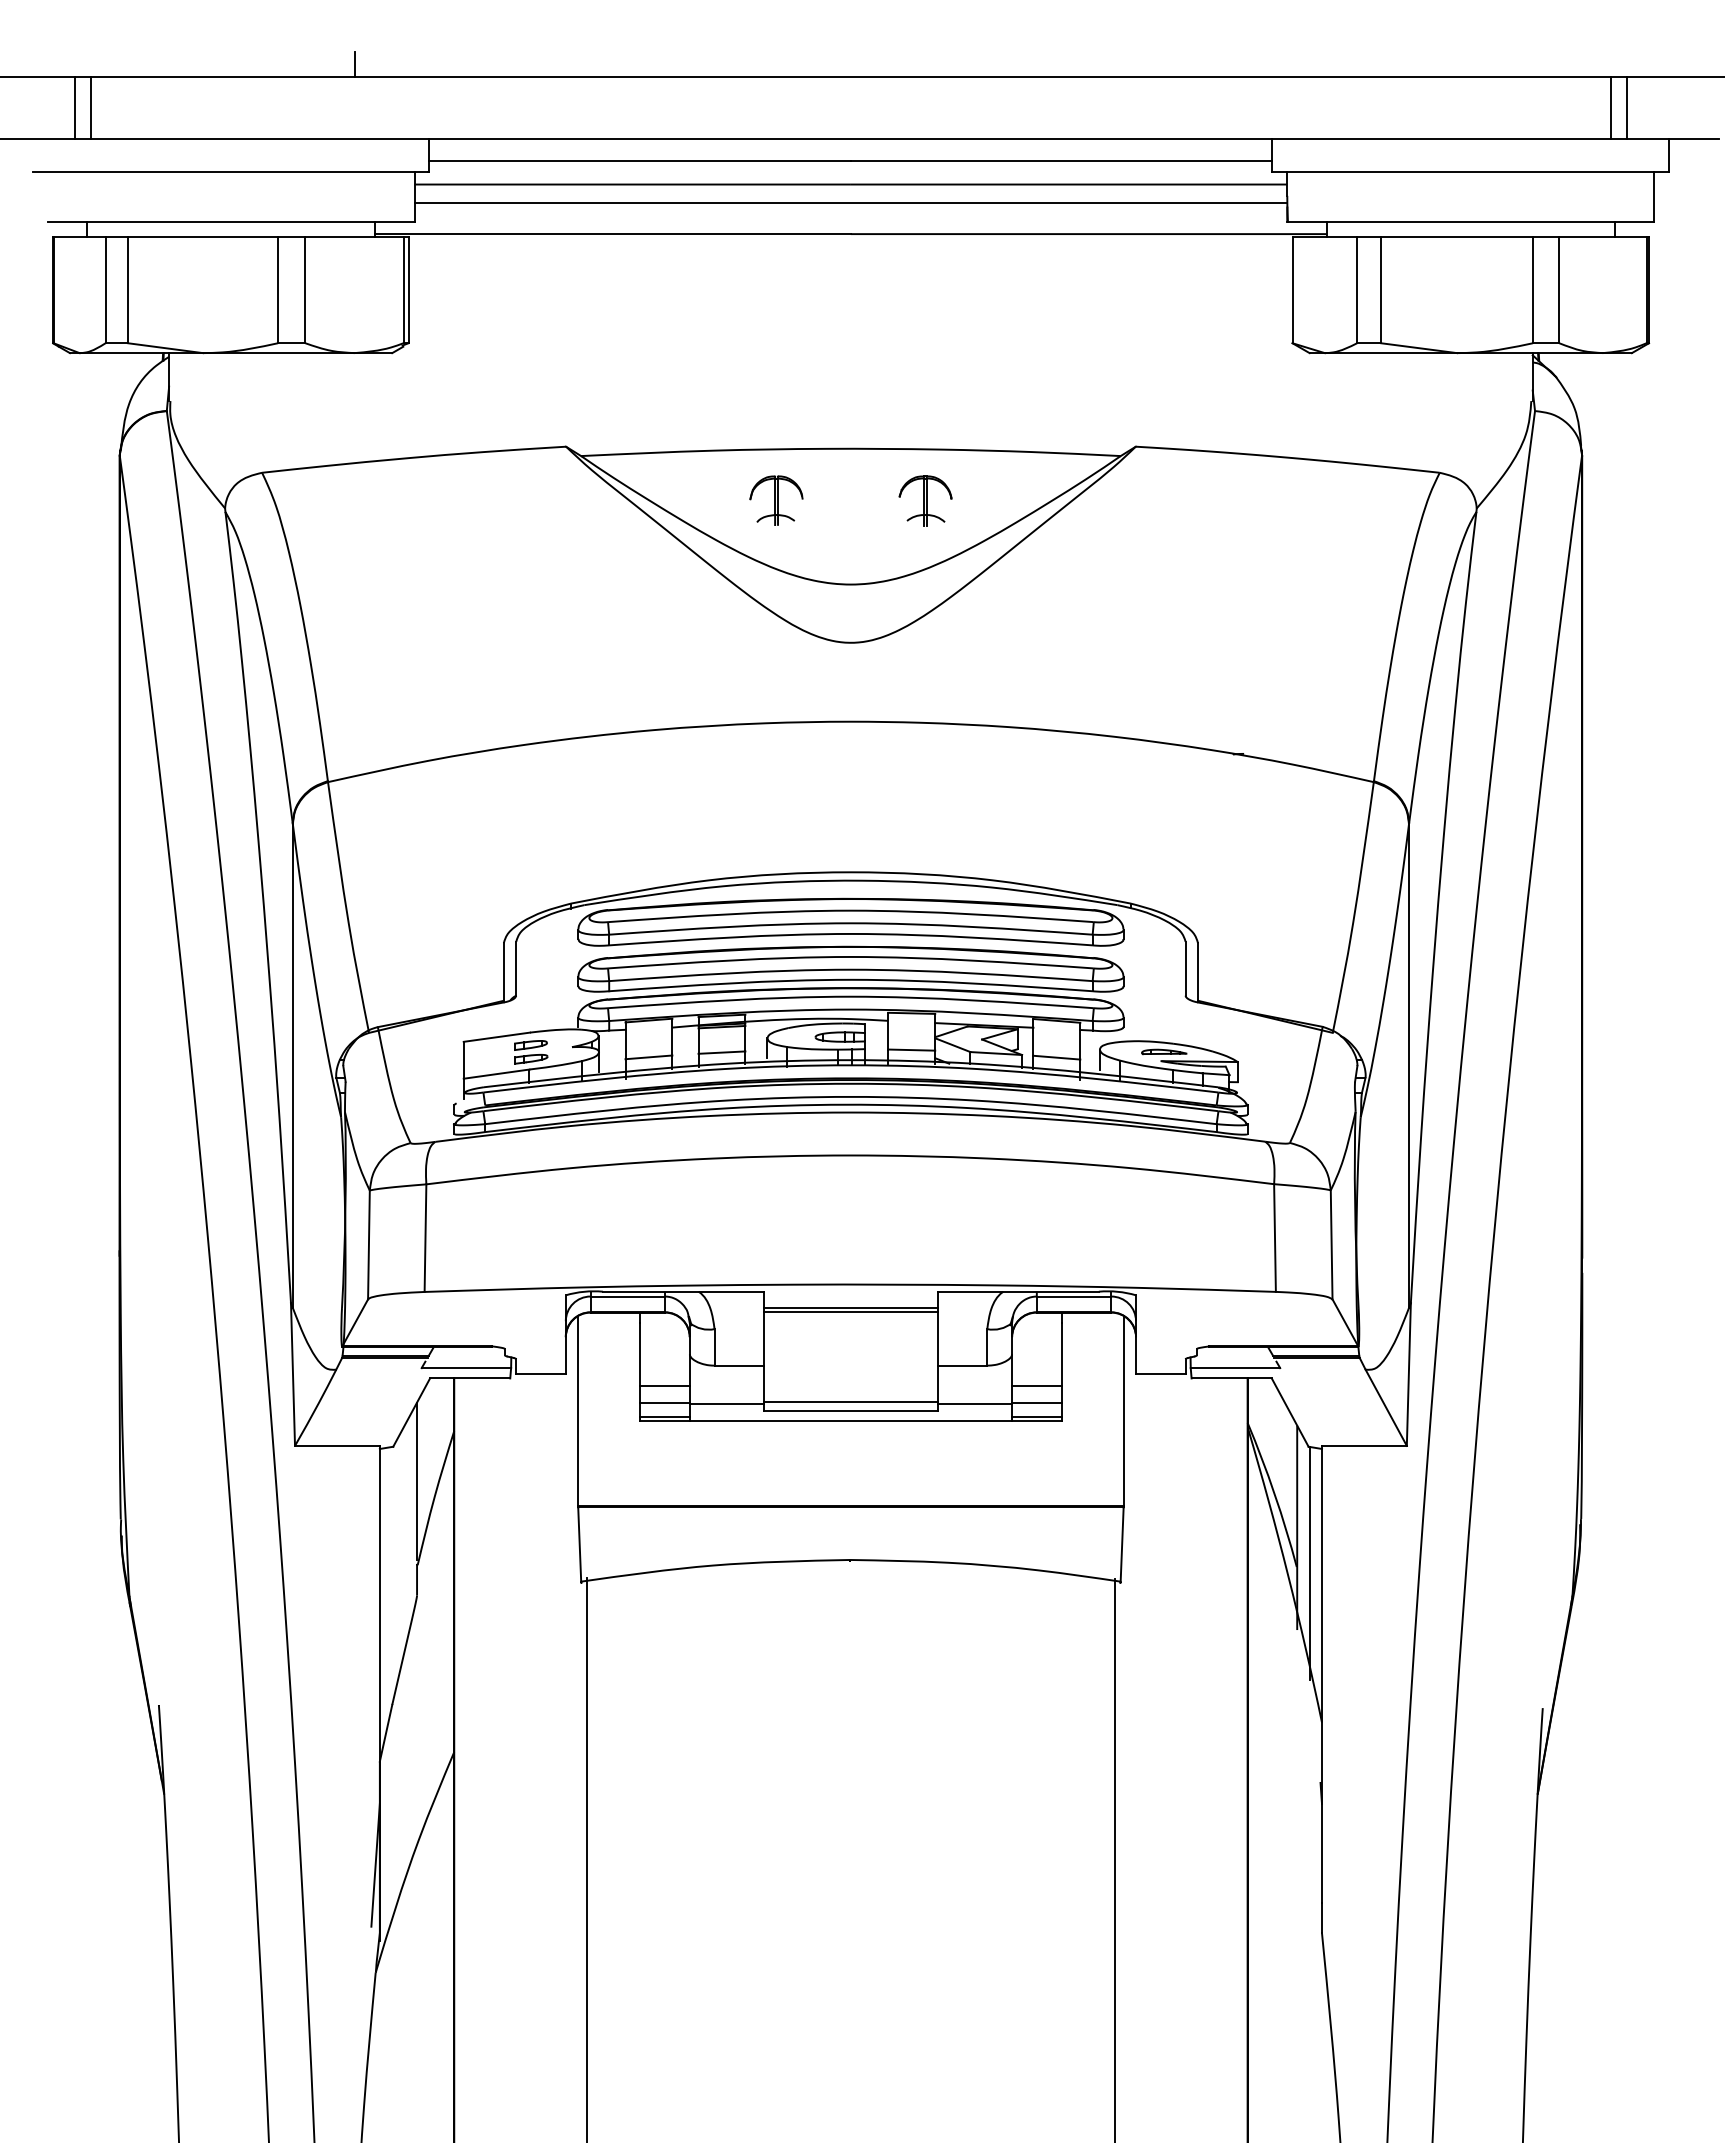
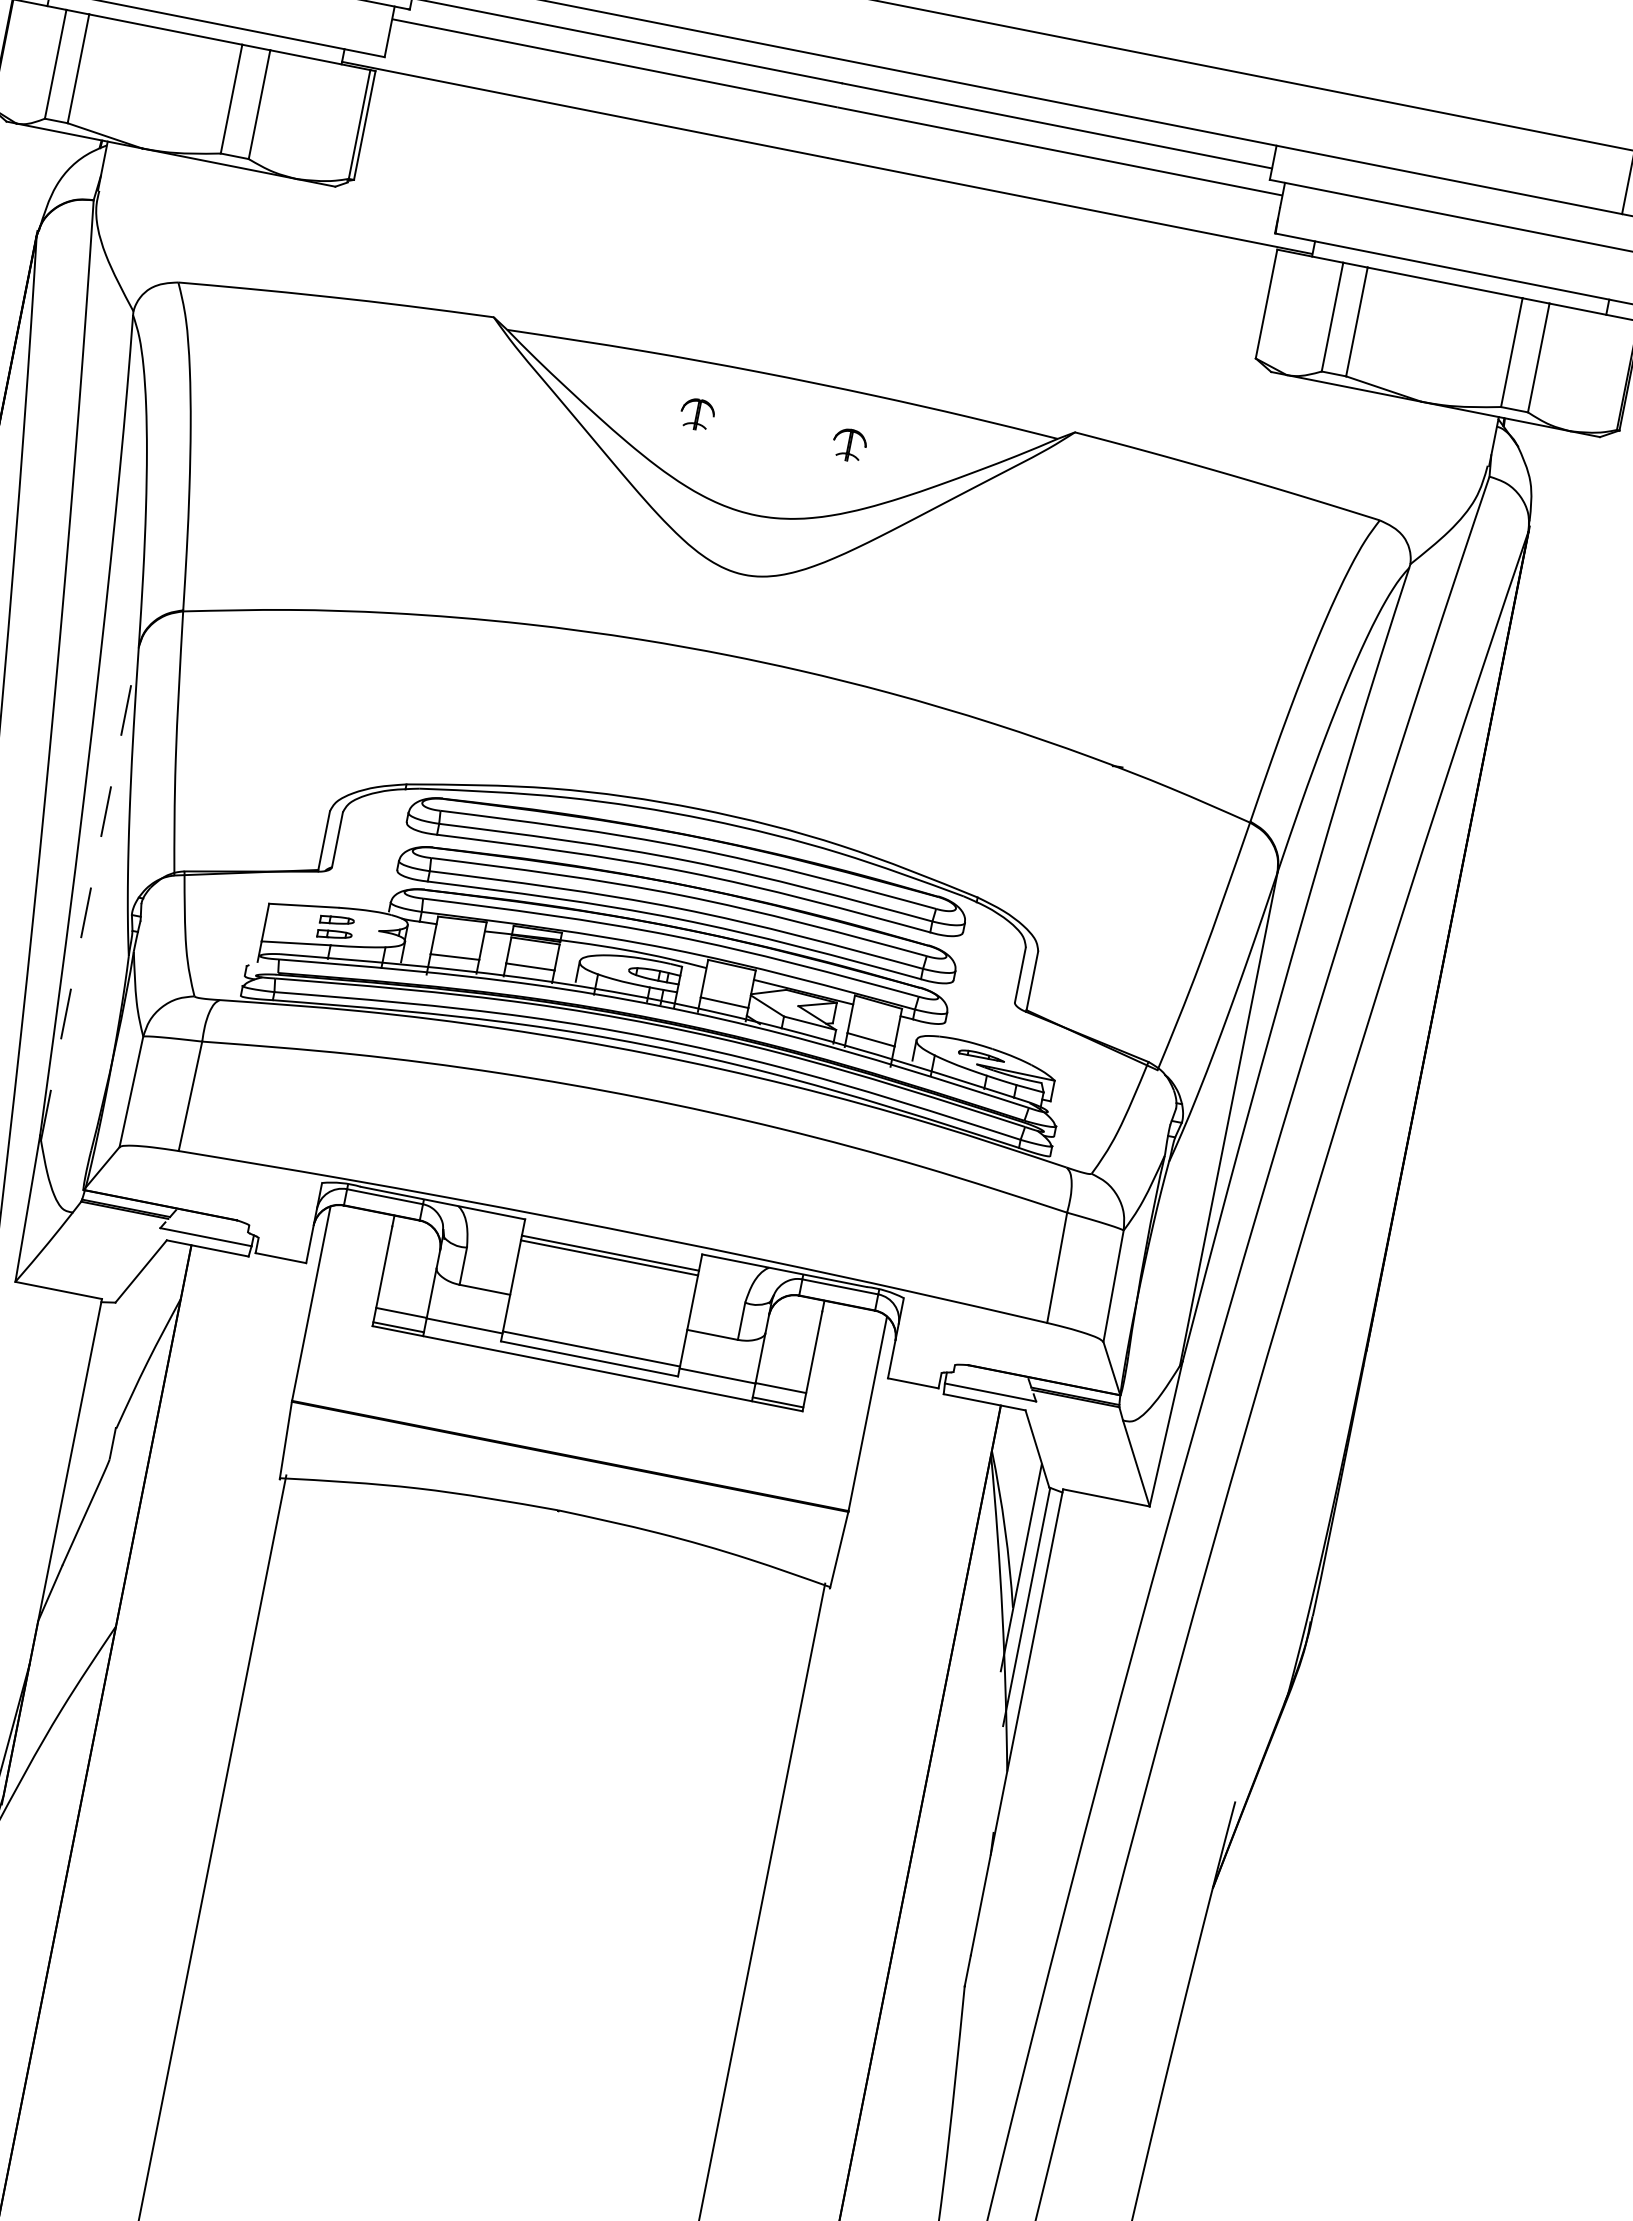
line: (850, 203) -> (833, 126), removed
part: (776, 500) -> (697, 414), size x0.6
part: (925, 500) -> (849, 444), size x0.6
line: (292, 1065) -> (89, 893), solid -> dashed
line: (664, 1386) -> (404, 1295), removed
line: (1036, 1386) -> (783, 1371), removed
line: (417, 1480) -> (133, 1341), removed

